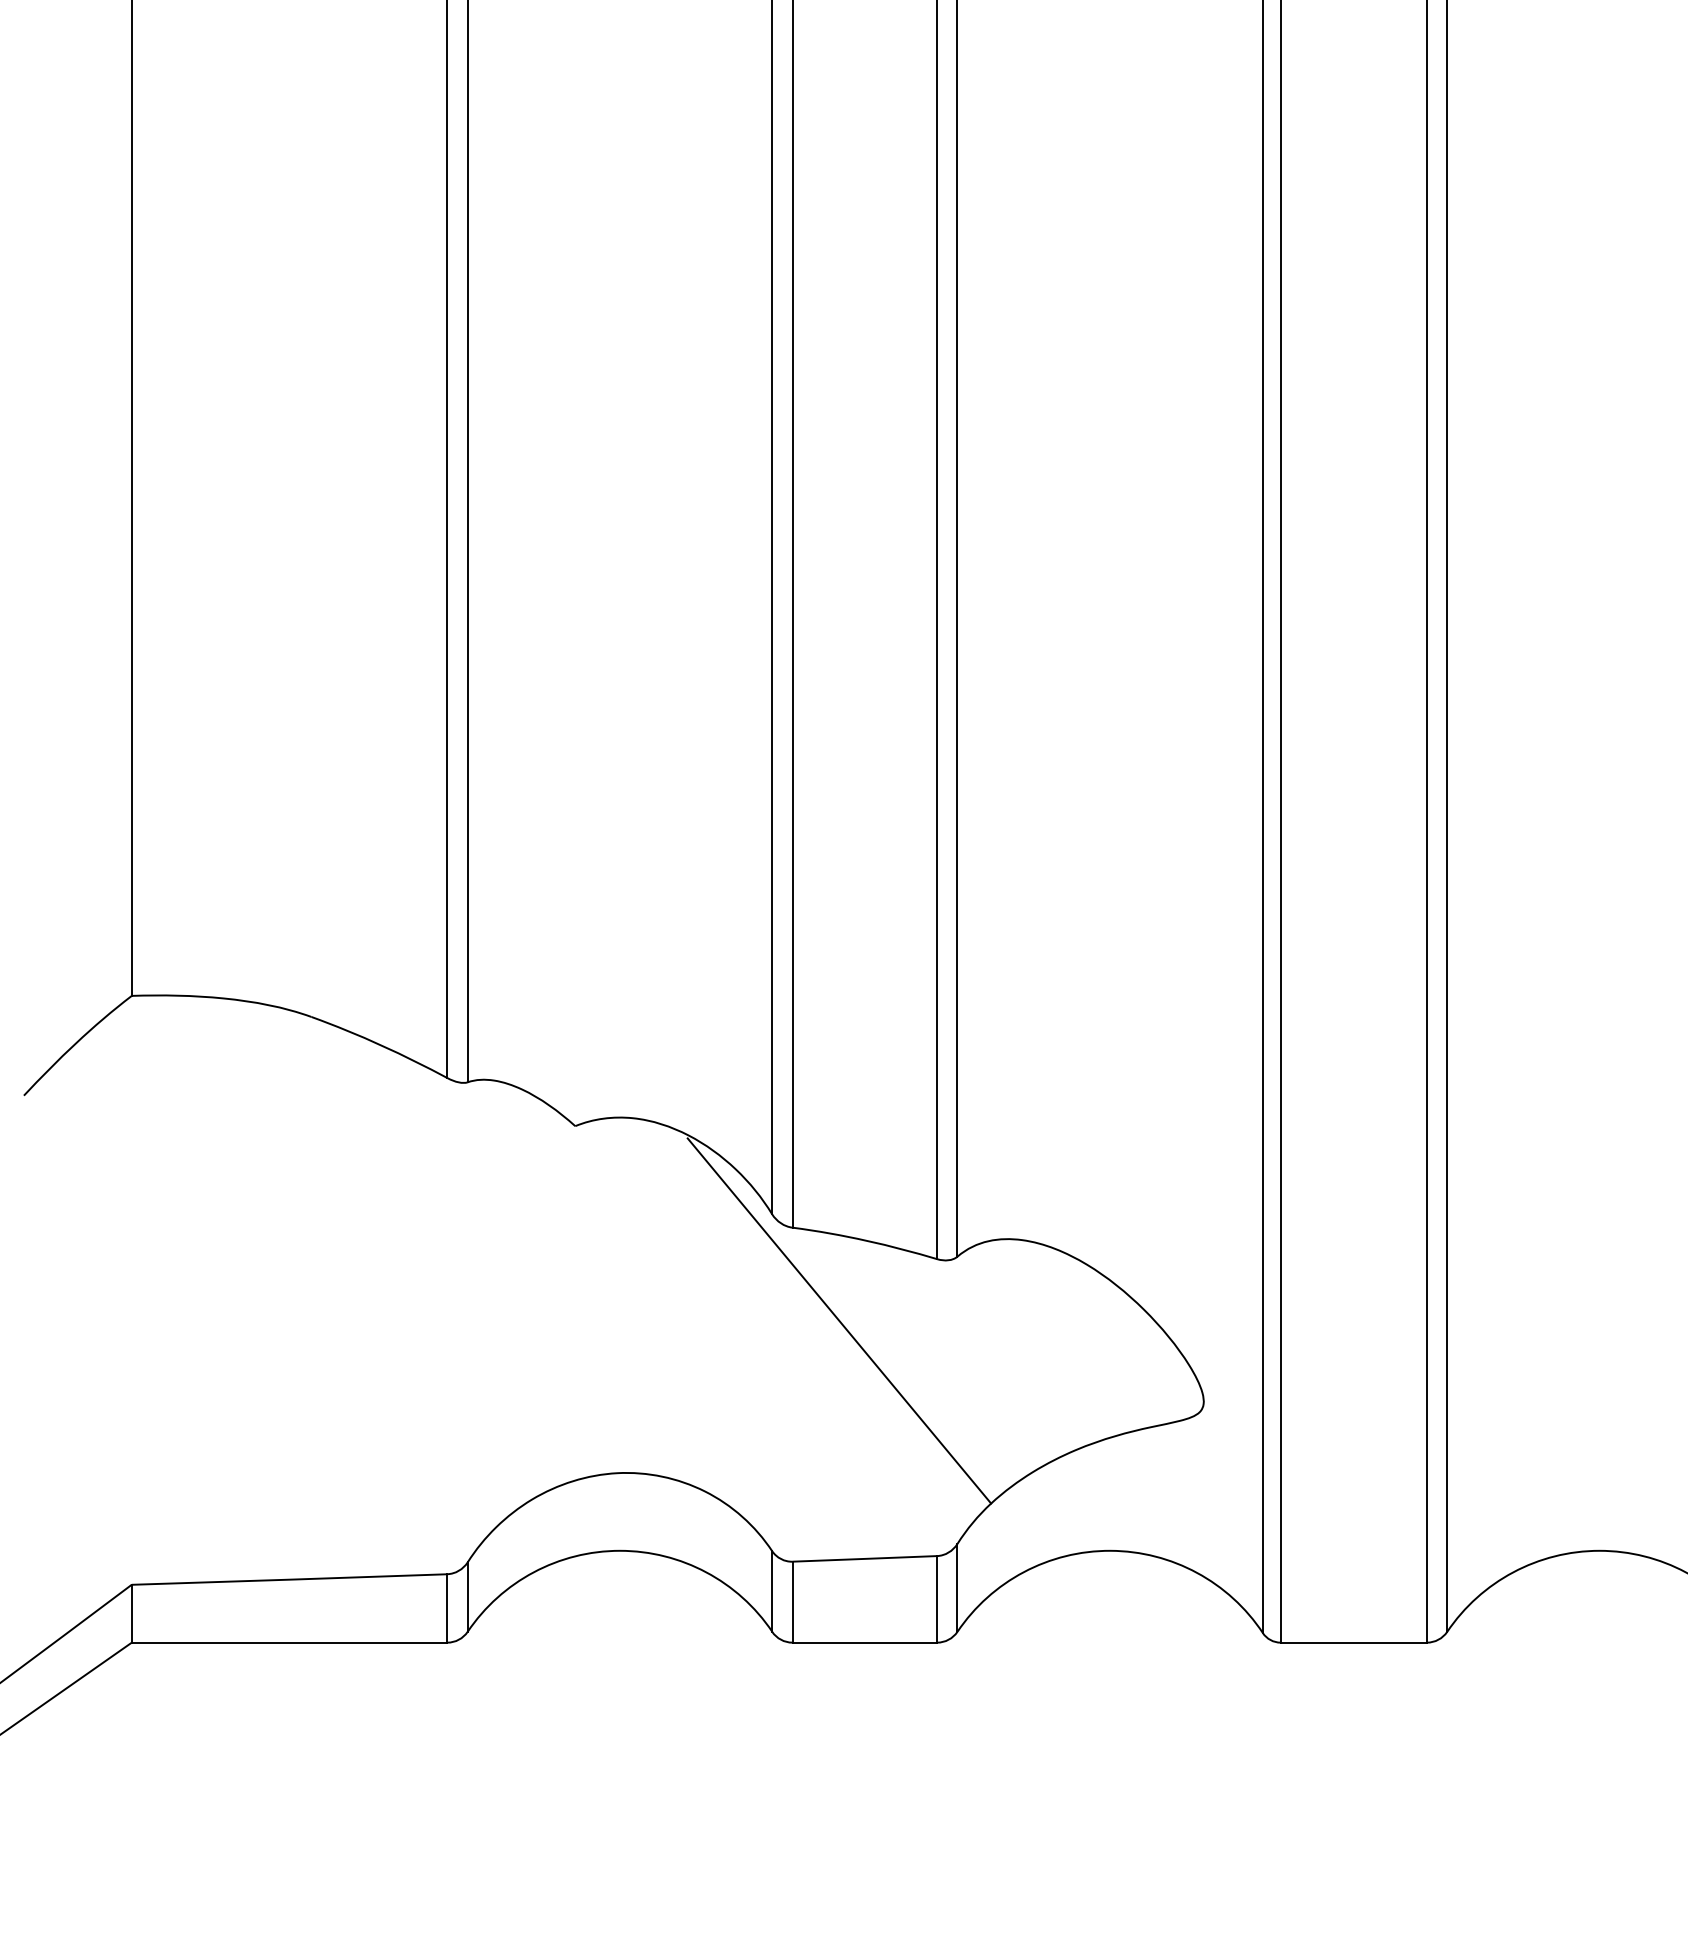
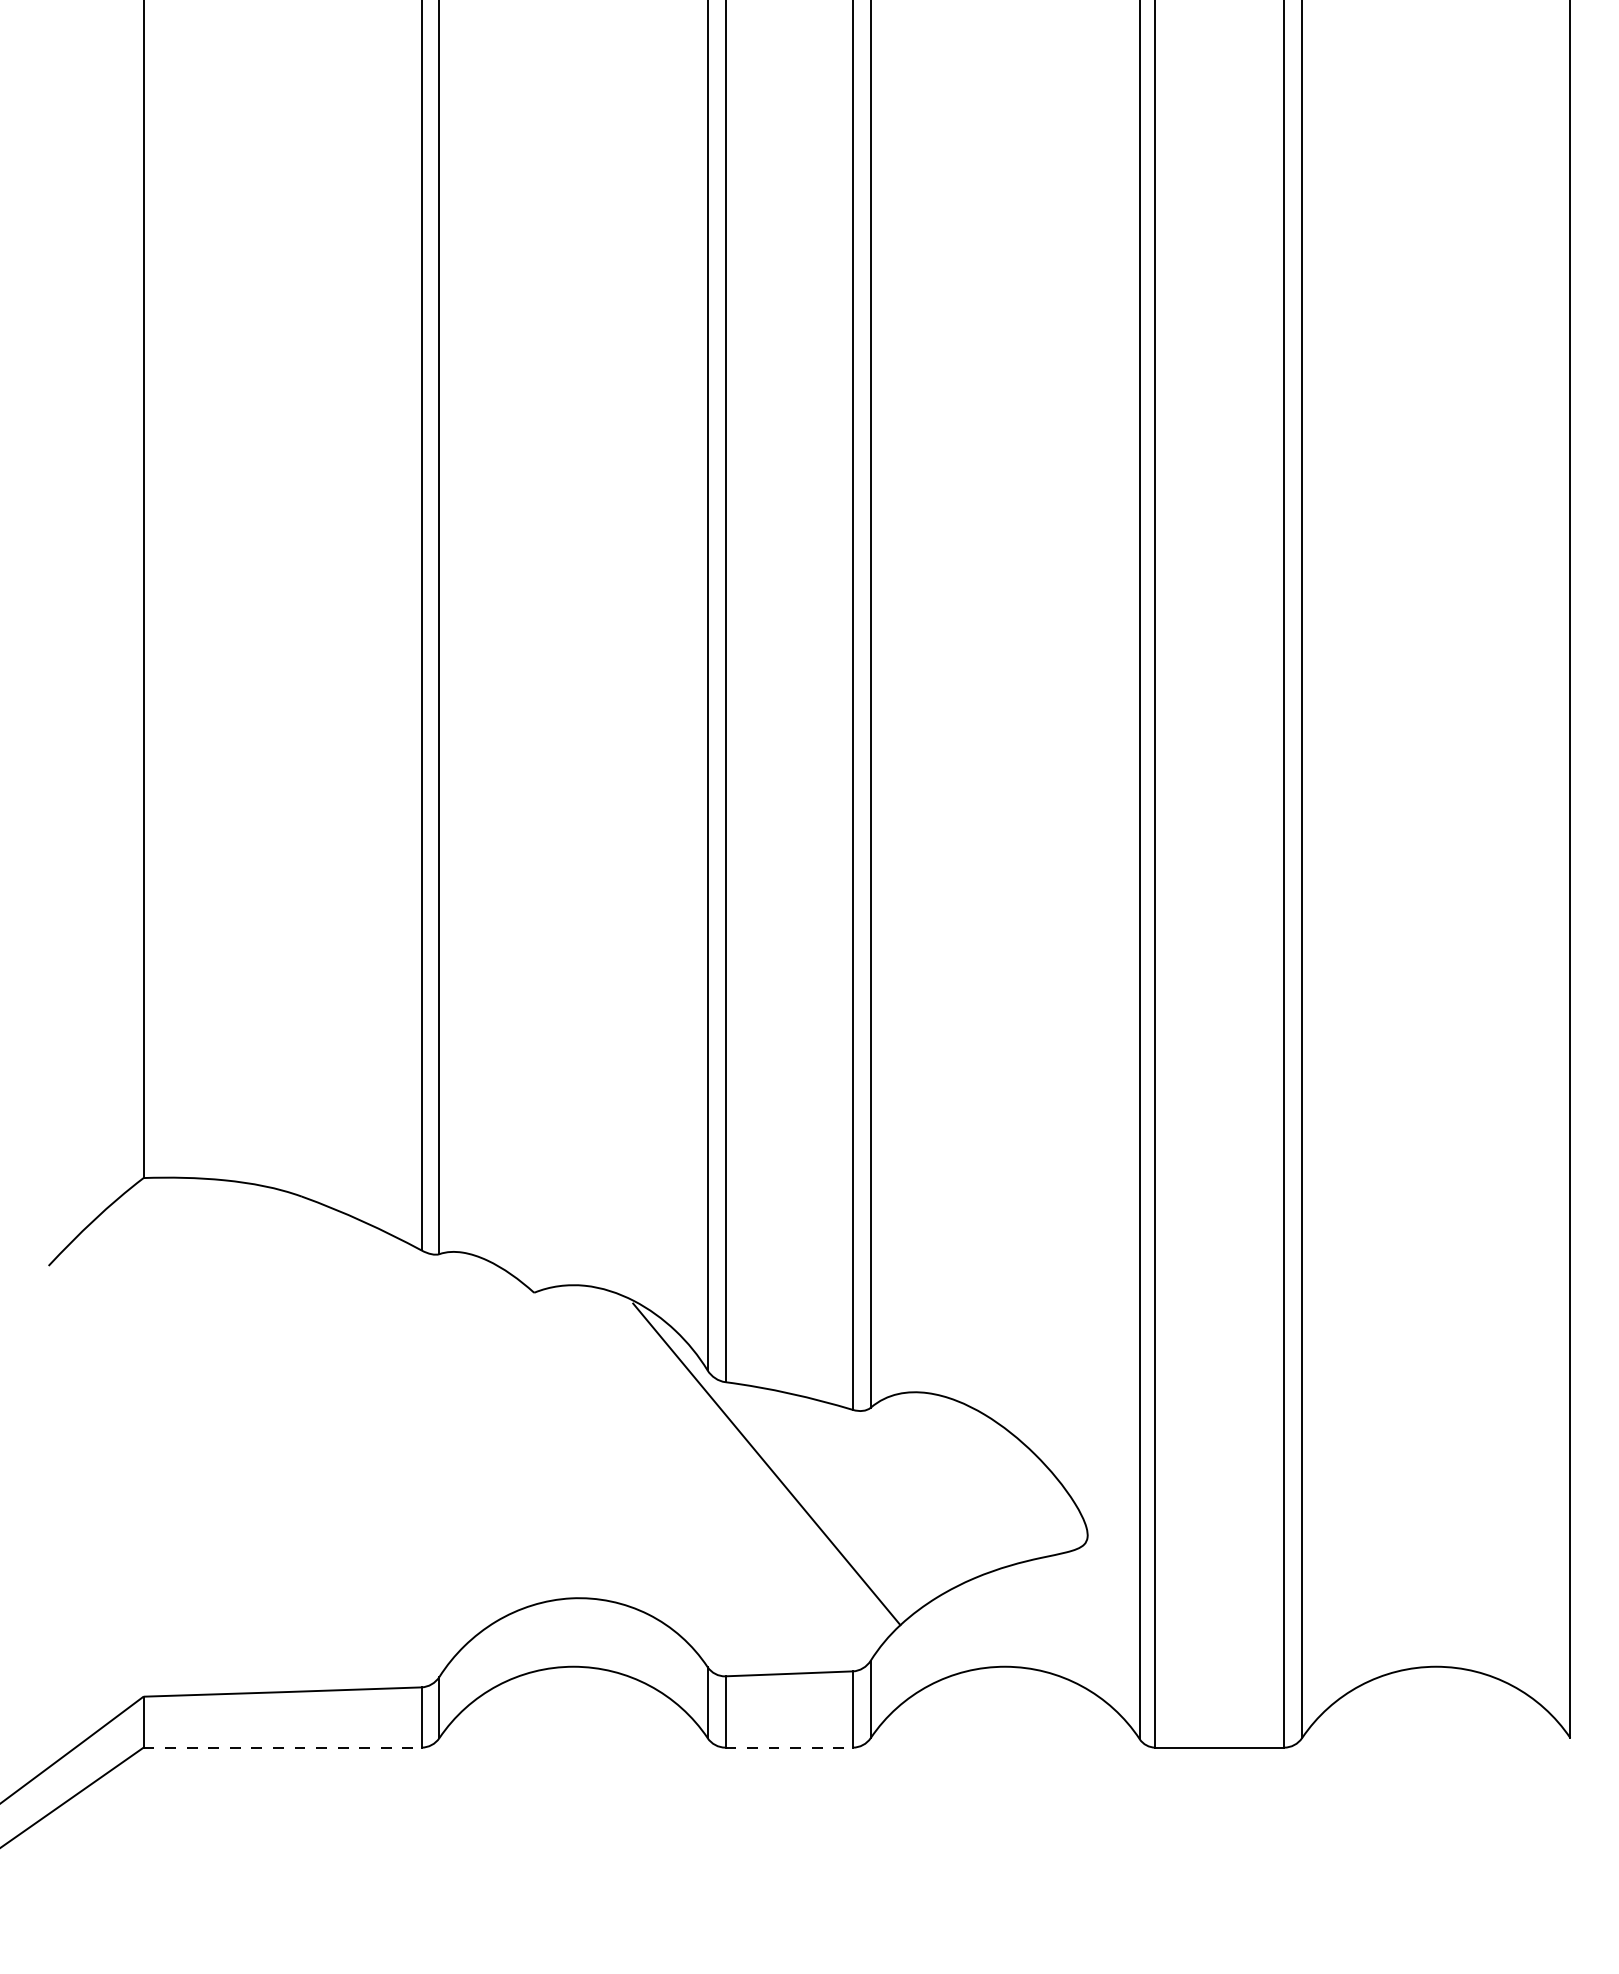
line: (289, 1642) -> (282, 1747), solid -> dashed
line: (865, 1642) -> (789, 1747), solid -> dashed

